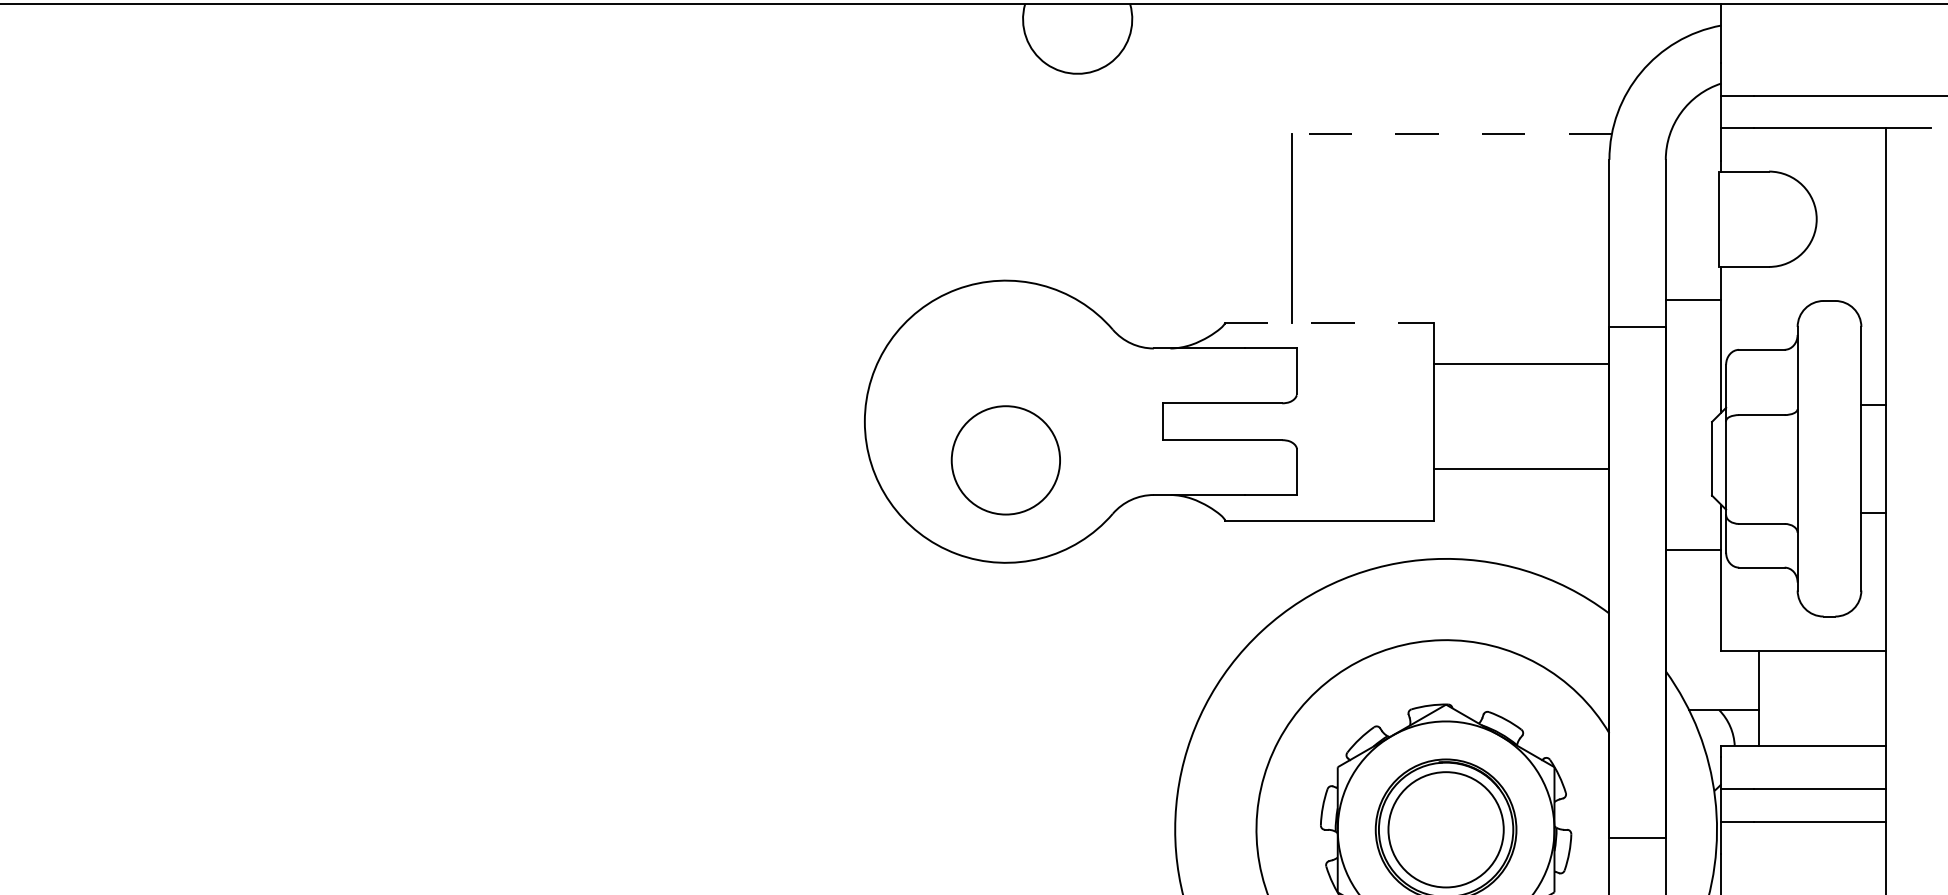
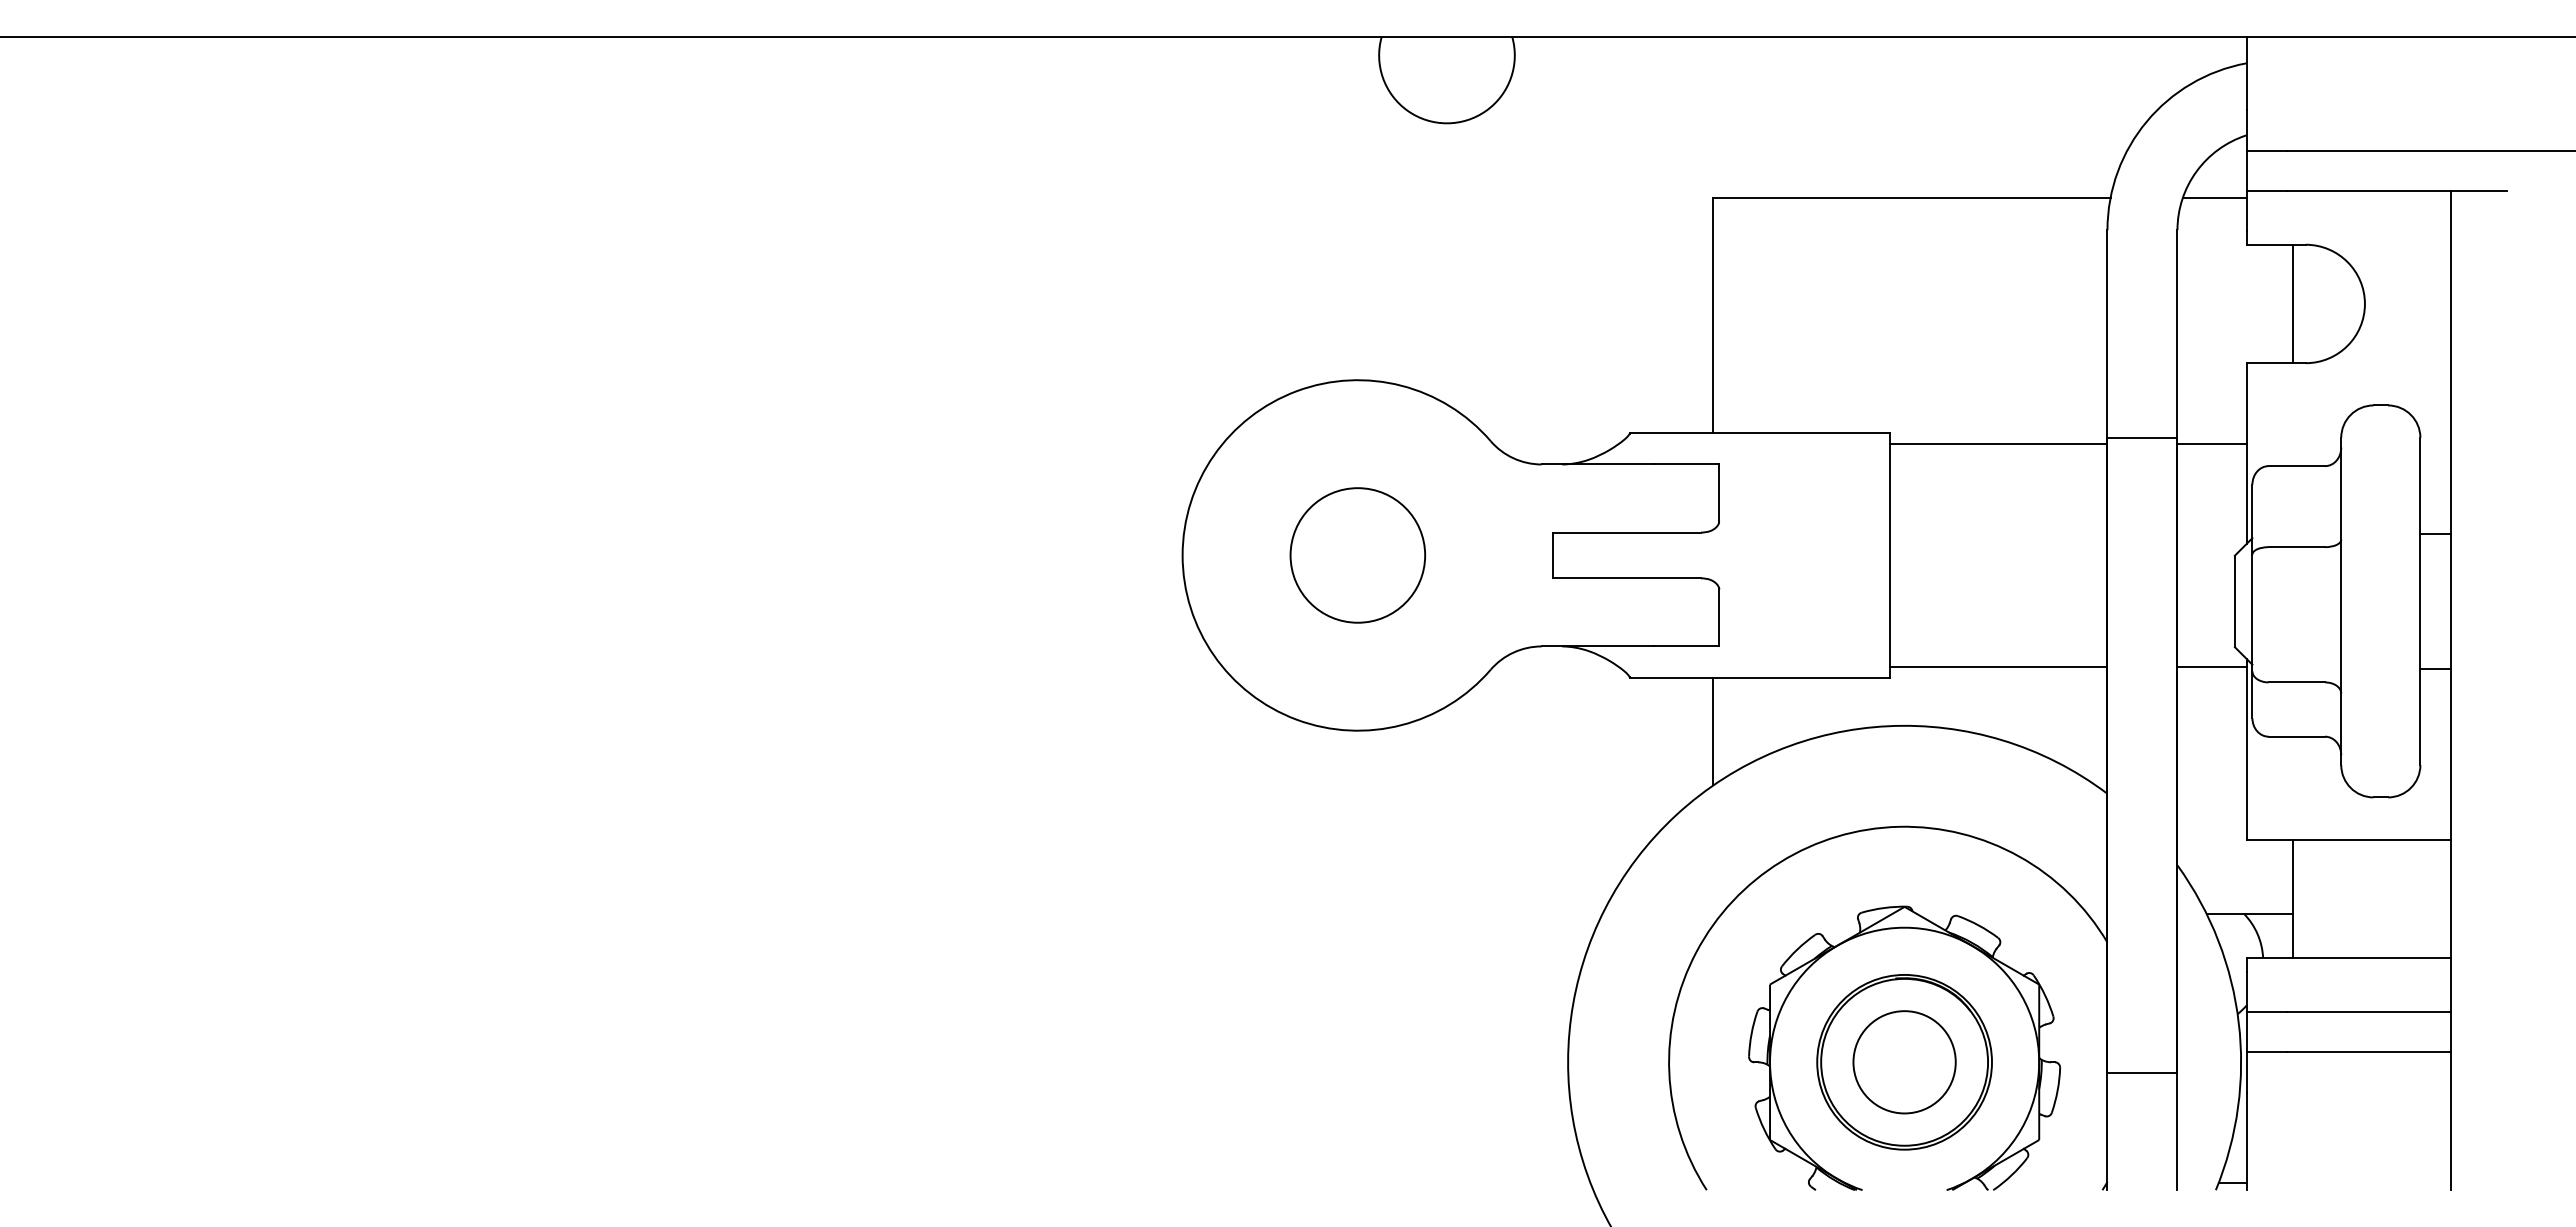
line: (1452, 133) -> (1912, 197), dashed -> solid
line: (1695, 133) -> (2214, 197), added
line: (1718, 218) -> (2293, 303), moved
line: (1693, 299) -> (2211, 443), moved
line: (1330, 322) -> (1760, 432), dashed -> solid
line: (1521, 363) -> (1998, 443), moved
circle: (1005, 460) -> (1357, 555), moved
line: (1521, 469) -> (1998, 667), moved
line: (1693, 550) -> (2211, 667), moved
line: (1292, 563) -> (1713, 731), added
circle: (1446, 829) -> (1904, 1062), size x0.71

